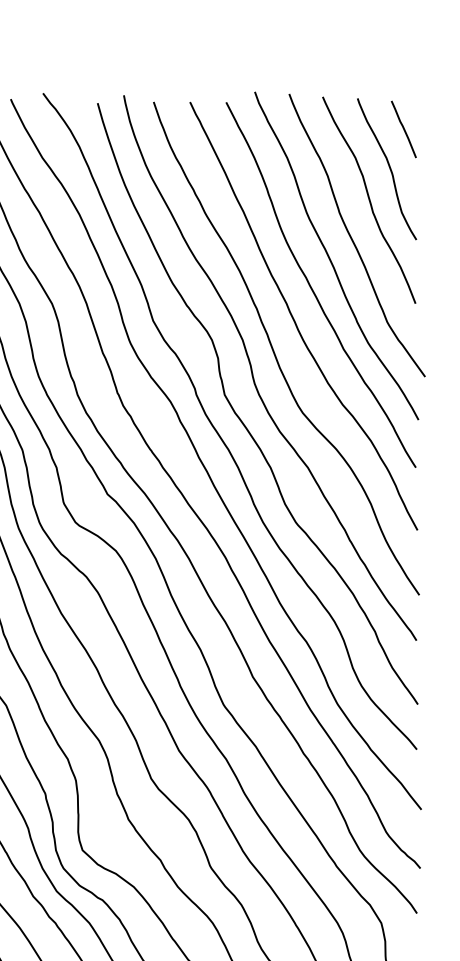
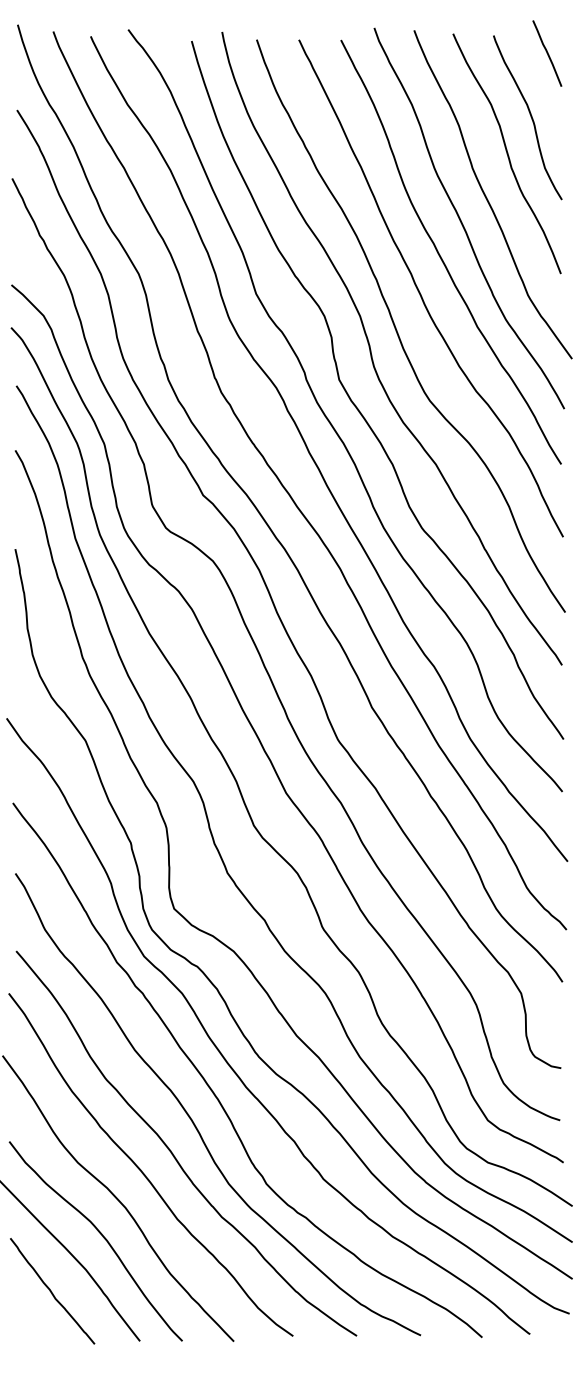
line: (404, 129) -> (547, 53), moved

